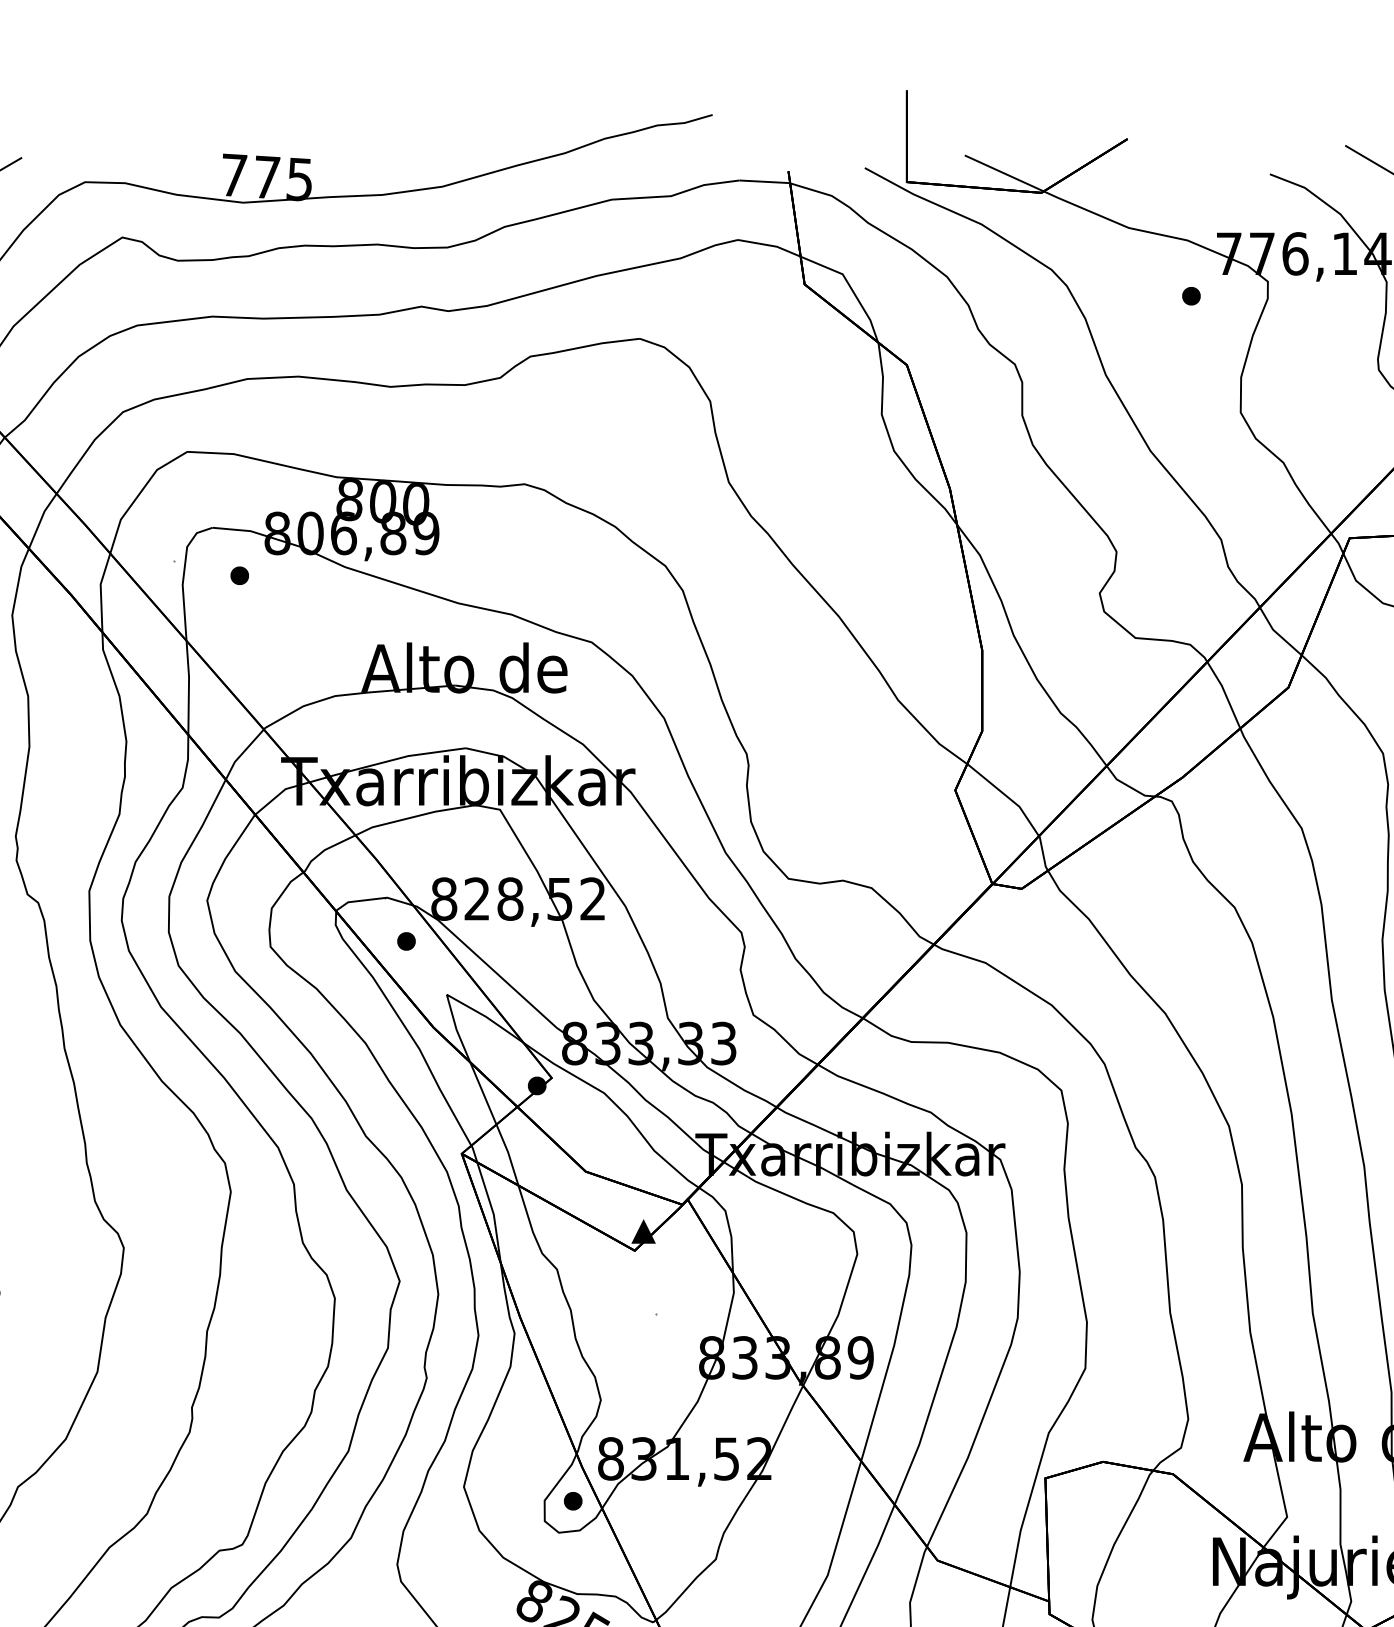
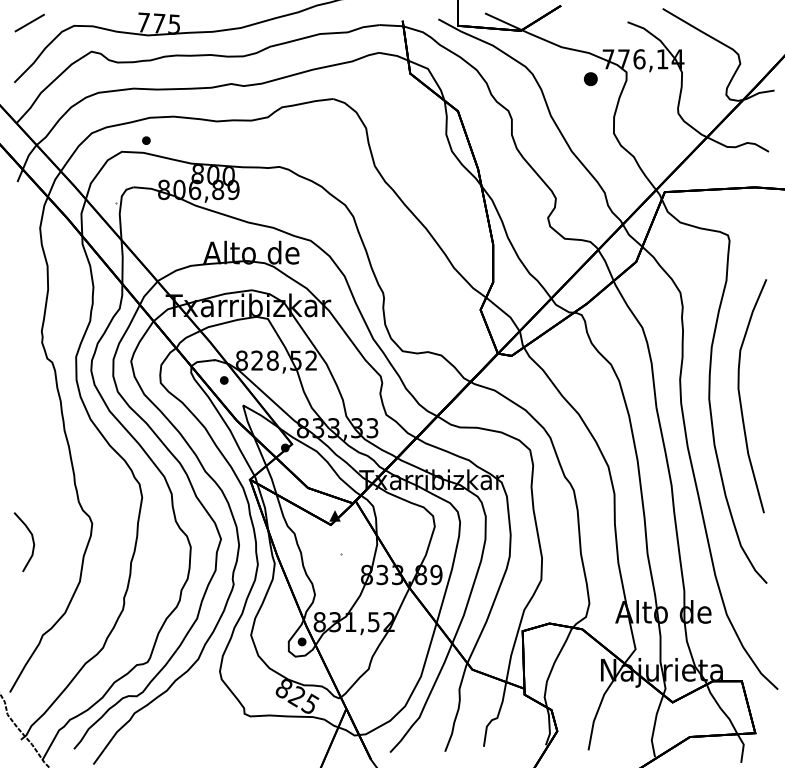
part: (1190, 294) -> (590, 78), size x1.6
part: (239, 575) -> (146, 140), moved

